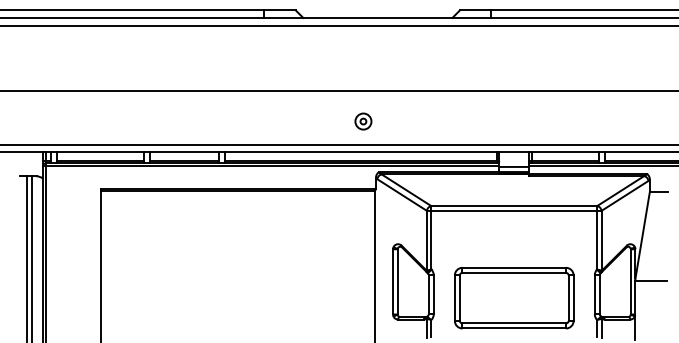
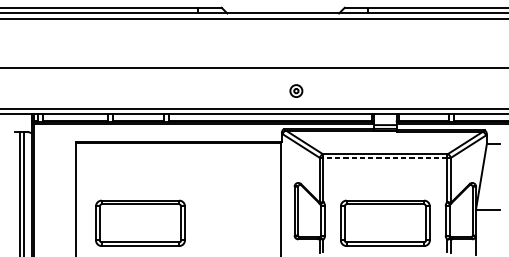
part: (363, 121) -> (296, 91), moved
line: (514, 210) -> (385, 157), solid -> dashed
part: (187, 298) -> (140, 223), added

